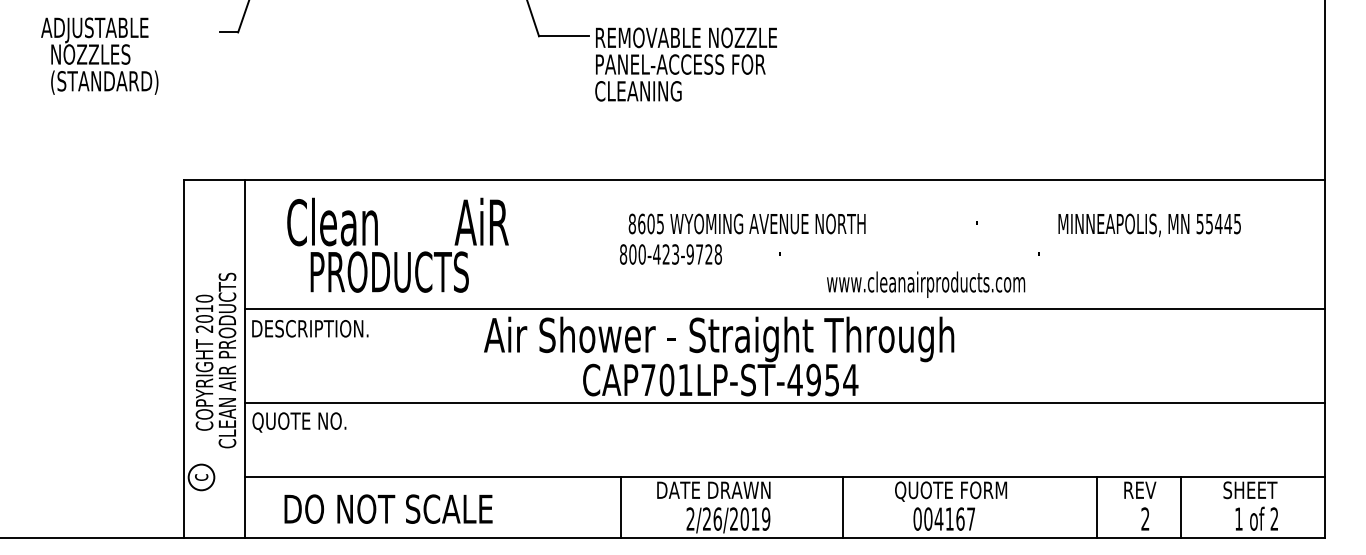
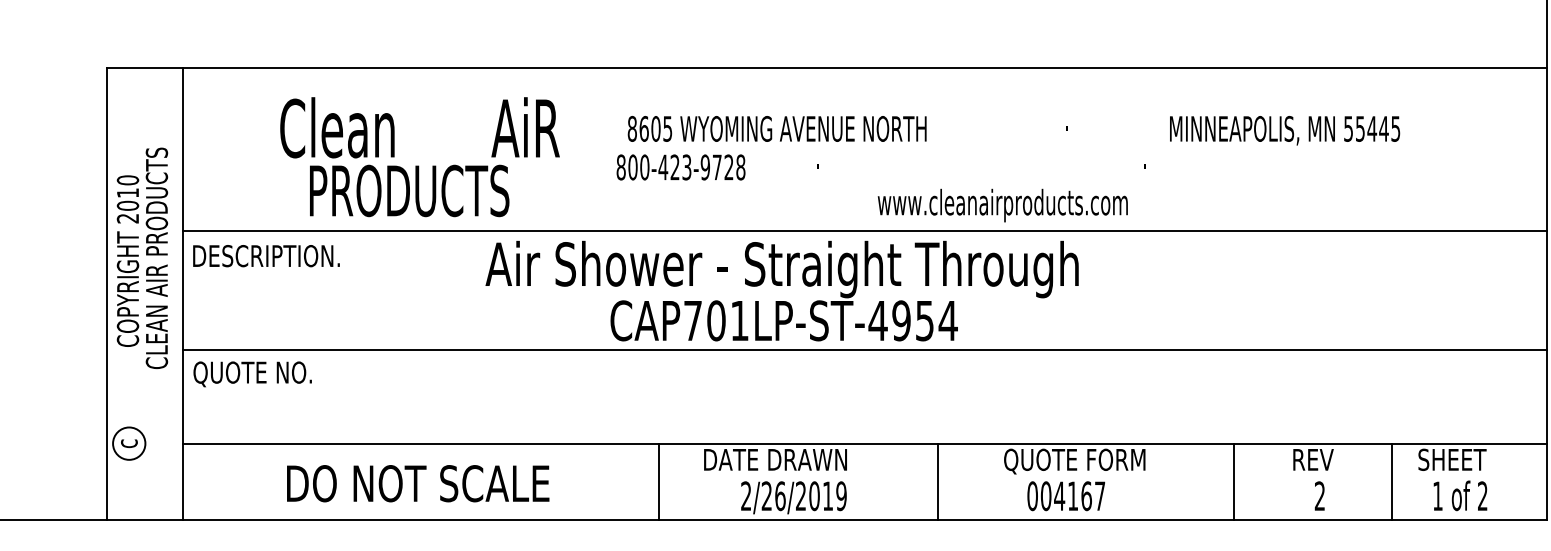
text: (397, 244) -> (419, 156), moved
text: (930, 255) -> (1008, 168), moved
text: (215, 360) -> (141, 258), moved
line: (1096, 507) -> (1234, 481), moved
line: (1181, 507) -> (1391, 481), moved
text: (388, 508) -> (418, 482), moved

